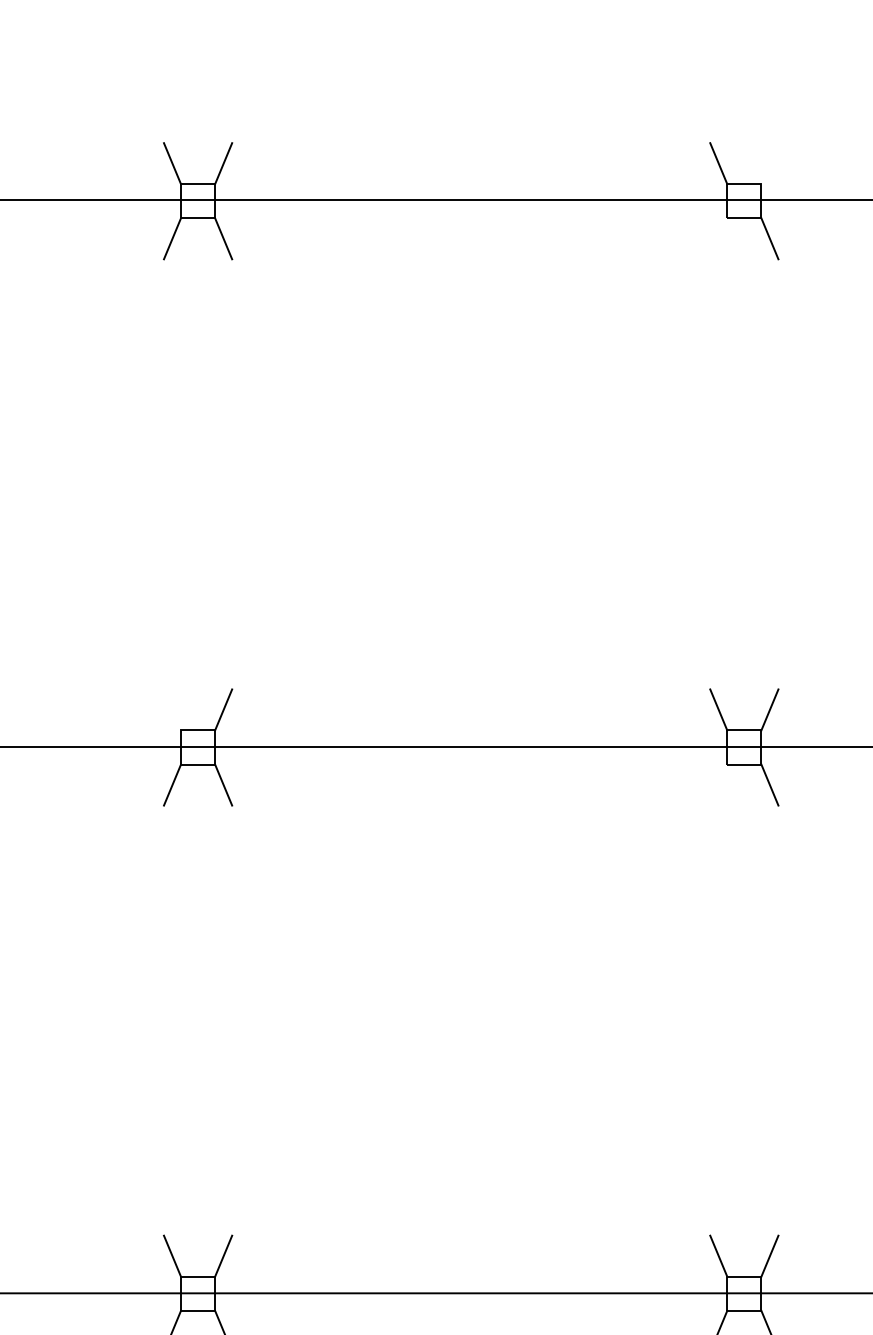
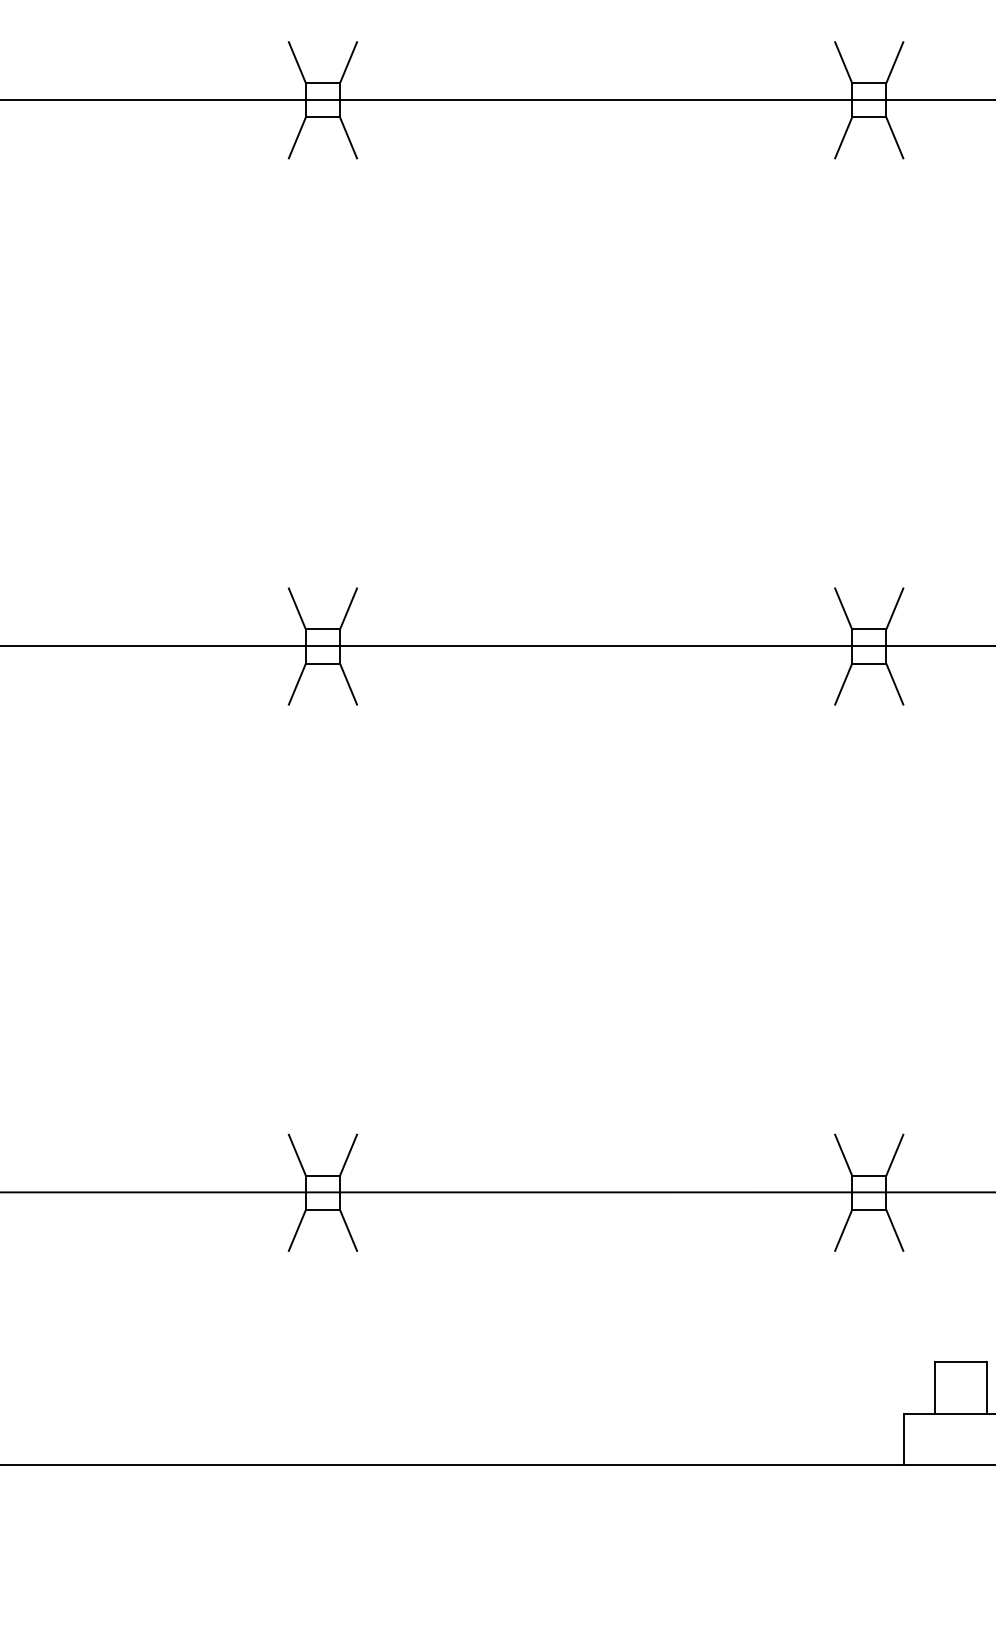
line: (769, 163) -> (894, 62), added
line: (718, 238) -> (843, 137), added
line: (171, 709) -> (296, 608), added
line: (718, 784) -> (843, 683), added

